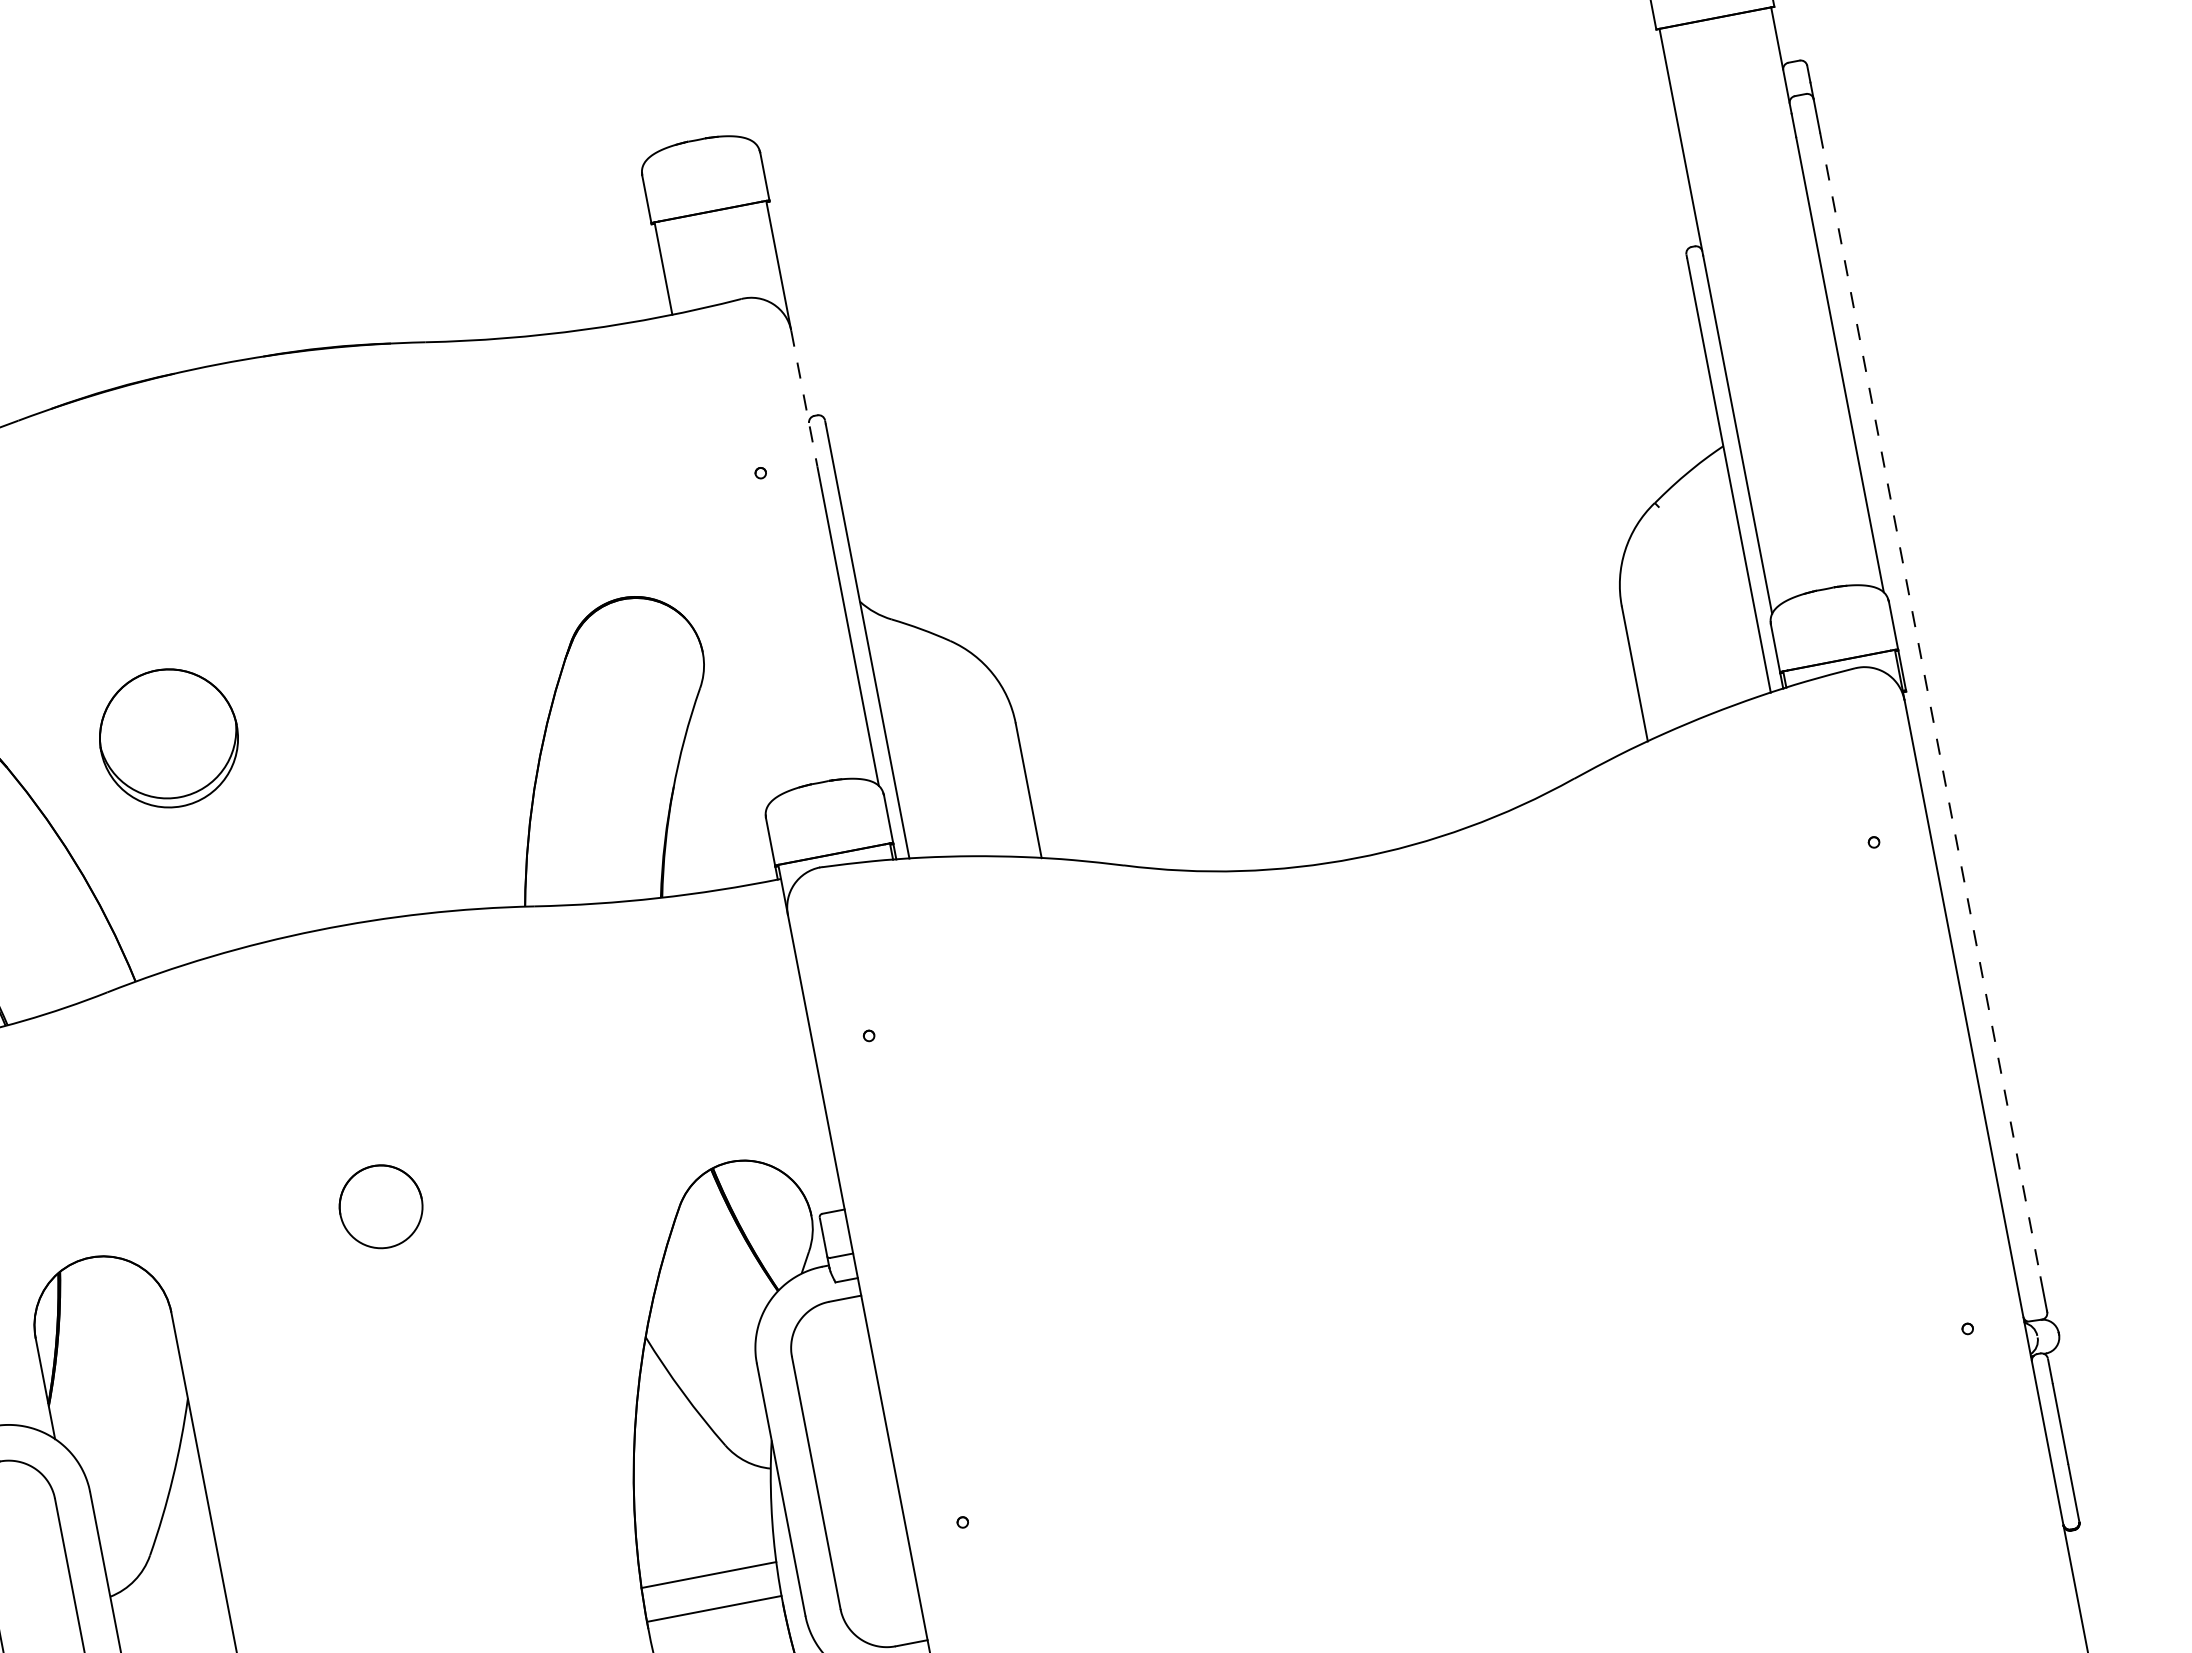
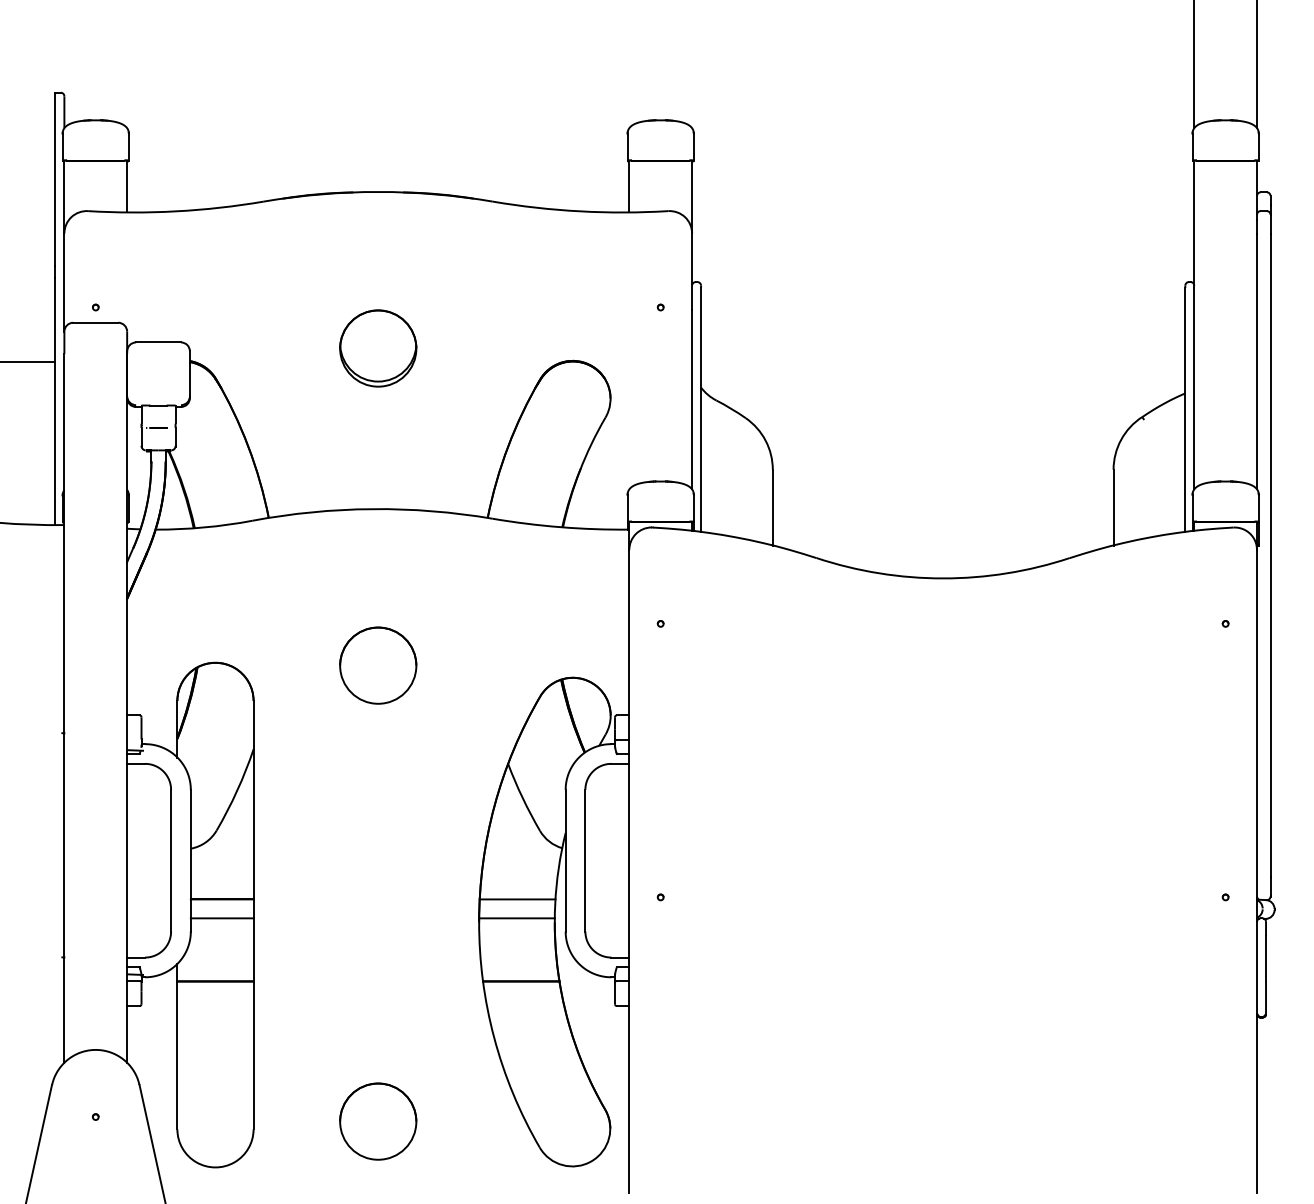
line: (805, 399) -> (692, 272), dashed -> solid
line: (1930, 705) -> (1270, 555), dashed -> solid
part: (169, 738) -> (378, 348), moved
circle: (381, 1206) -> (378, 665), size x1.67

